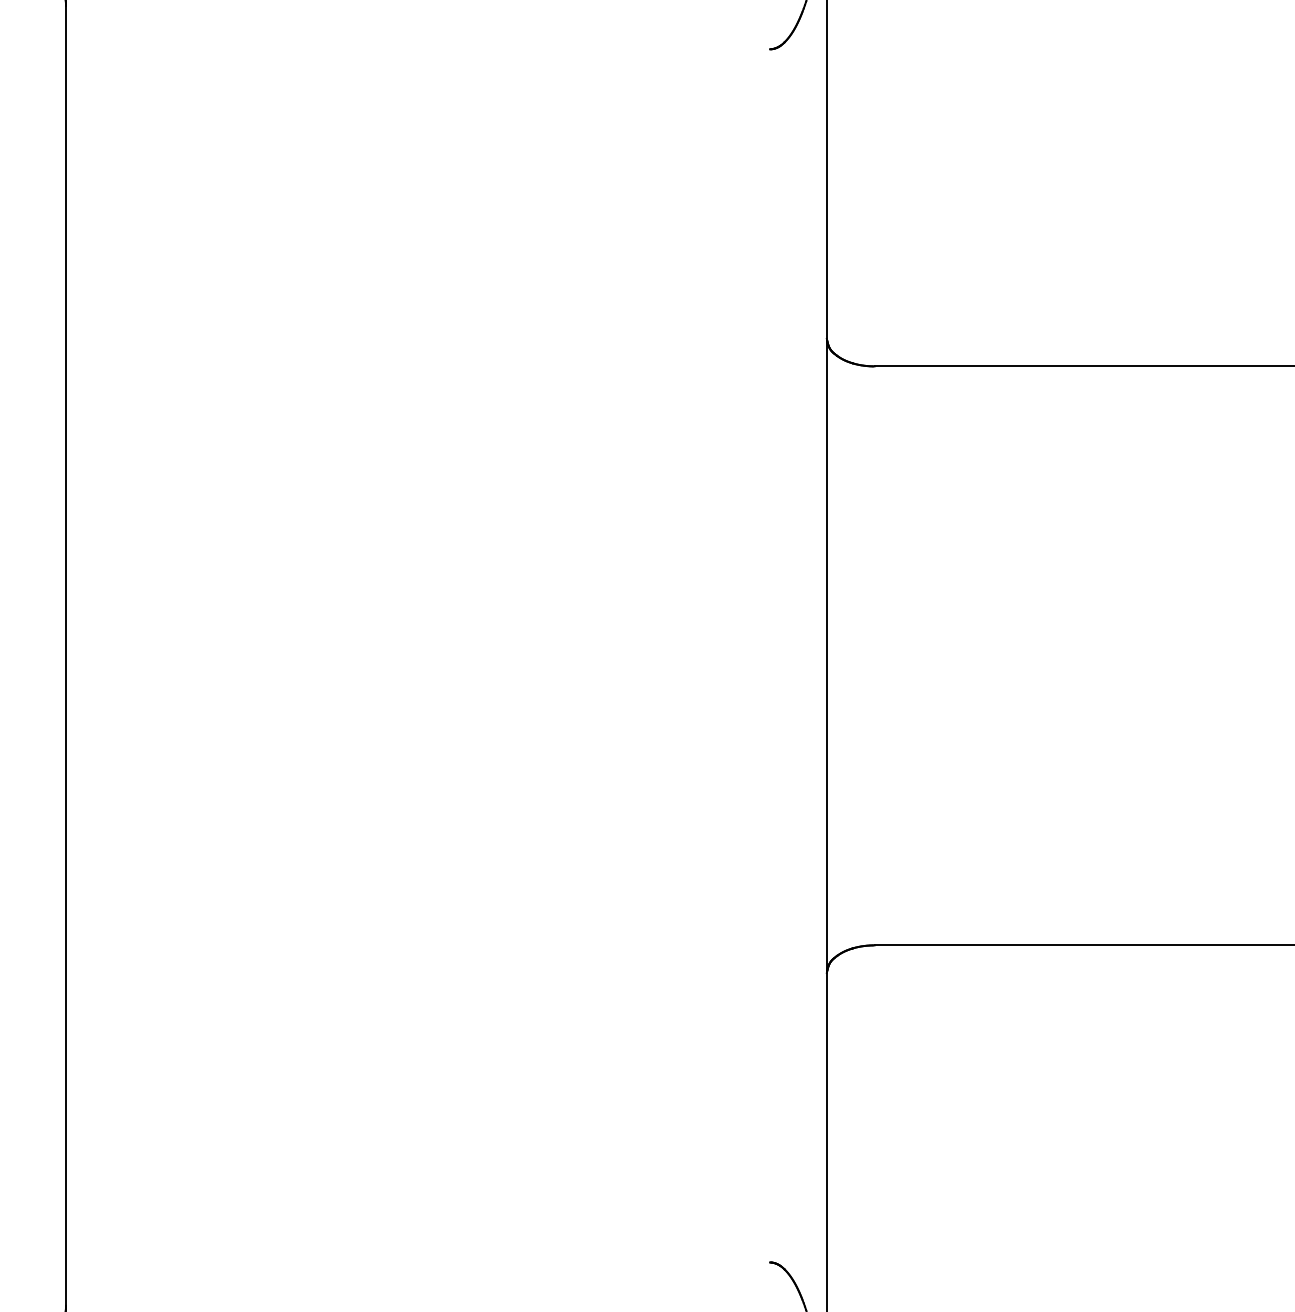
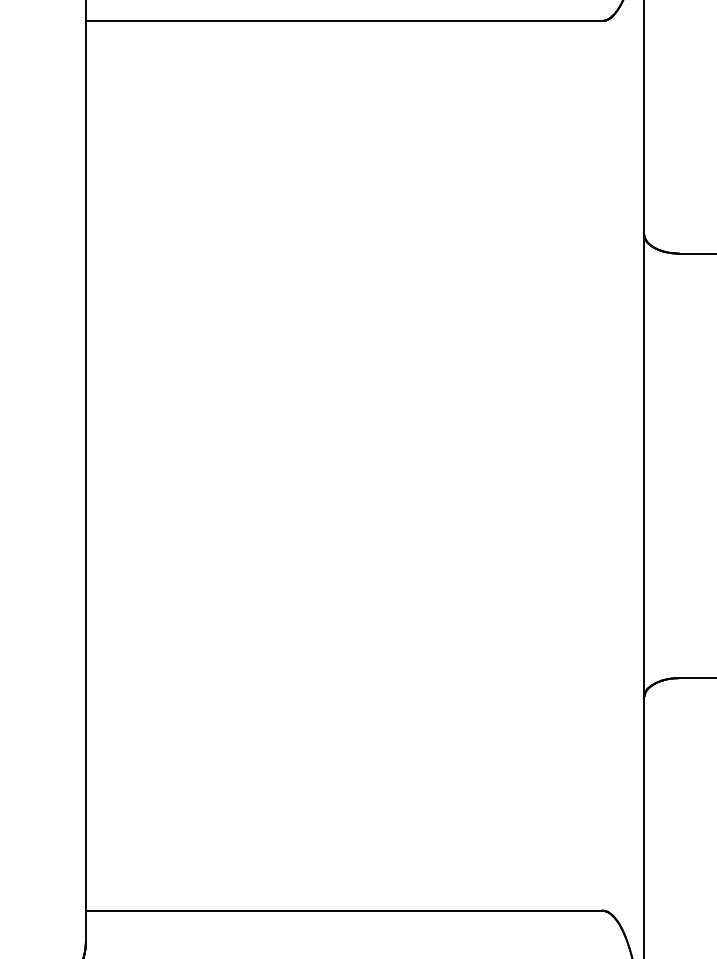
line: (418, 49) -> (344, 21), added
line: (418, 1262) -> (344, 910), added

